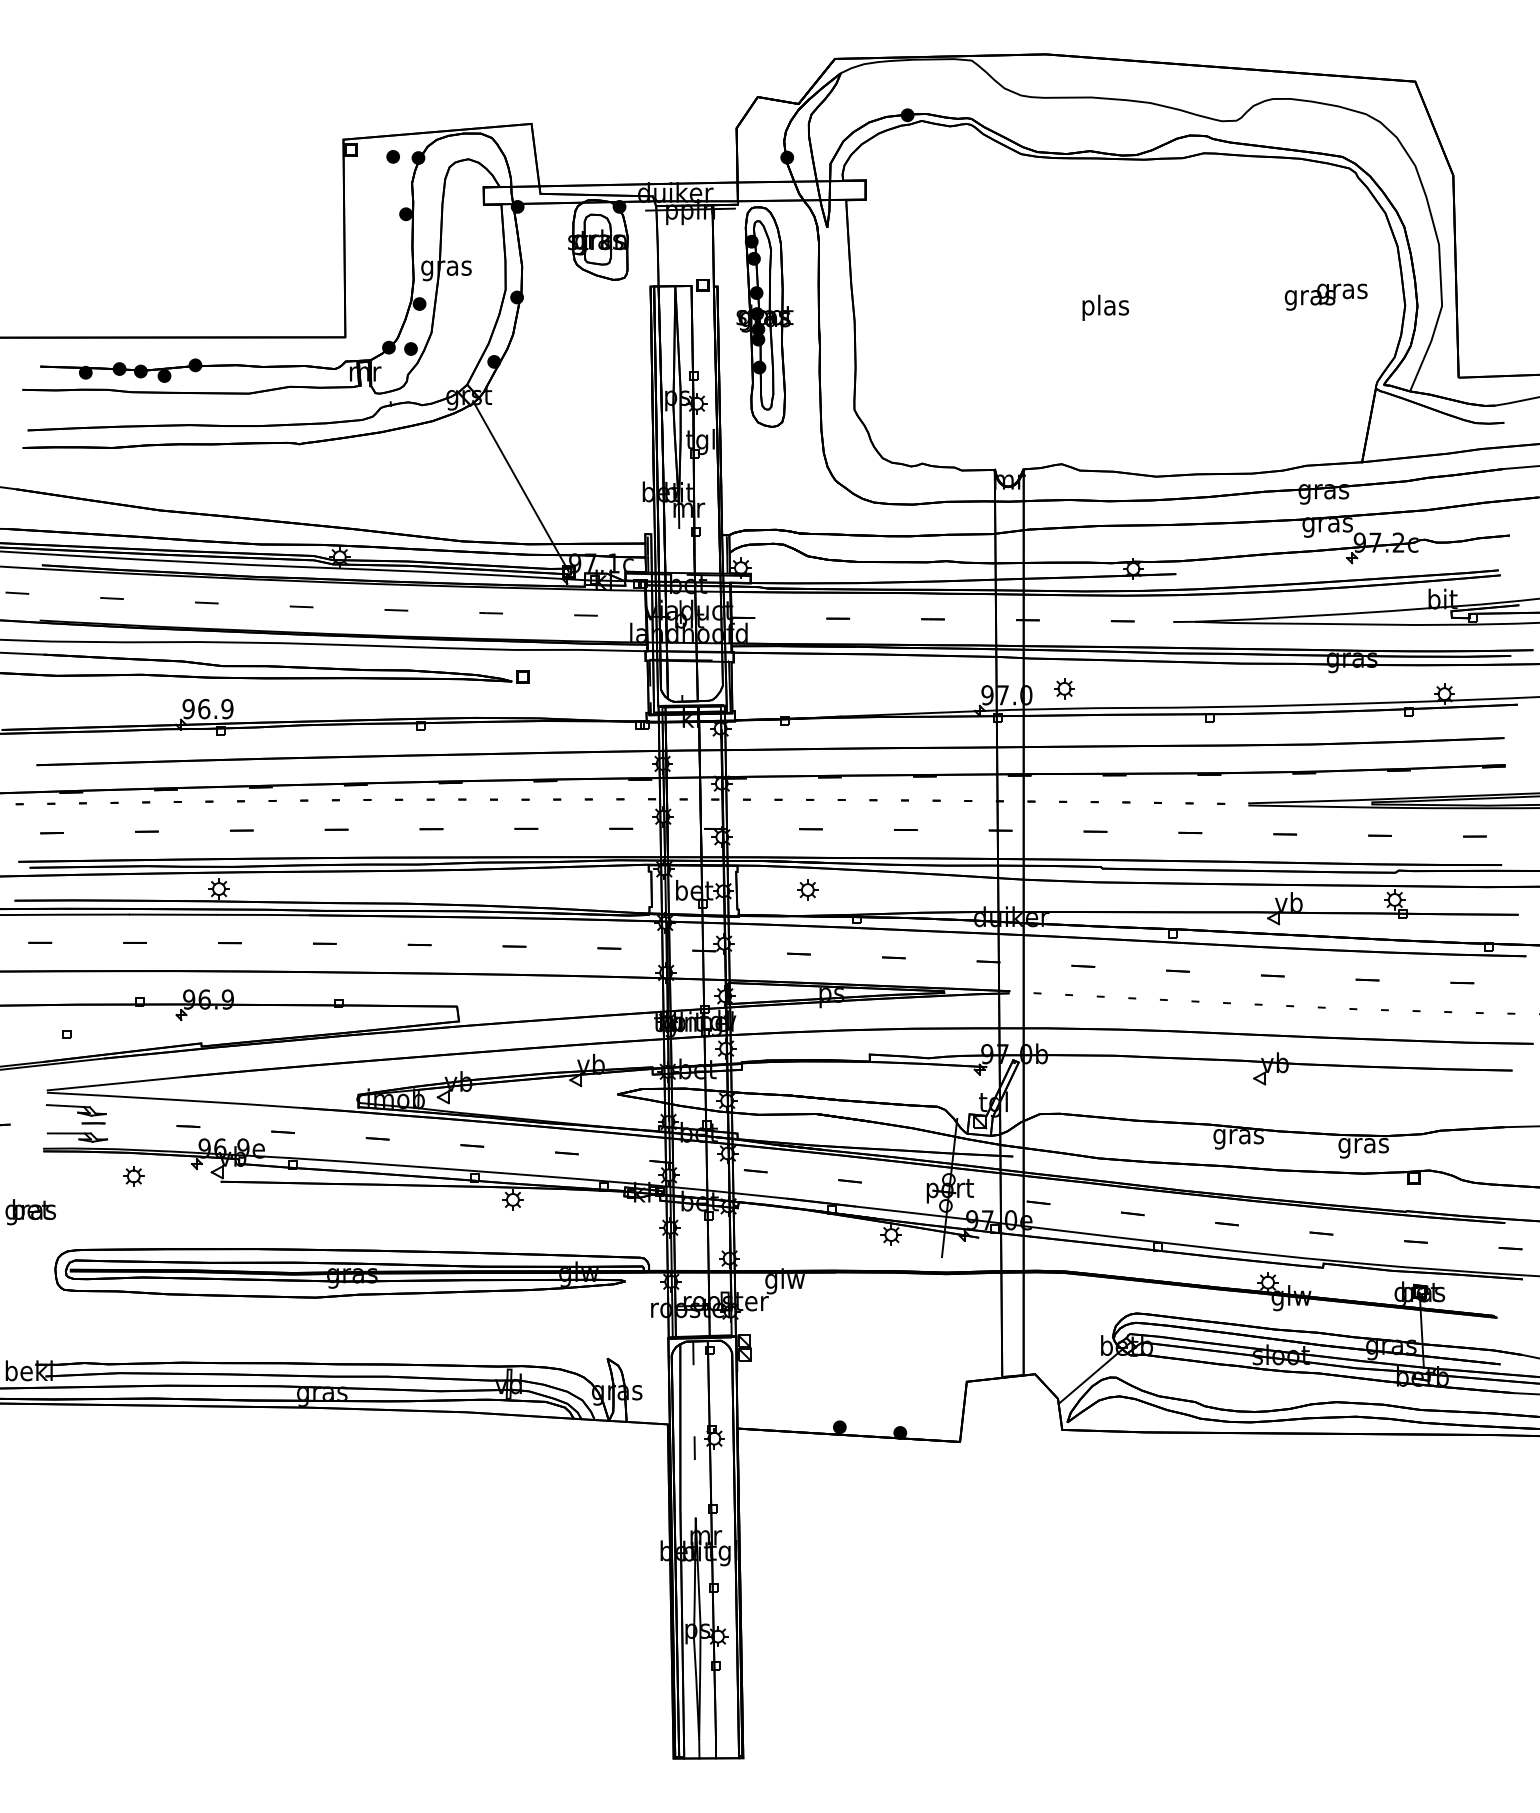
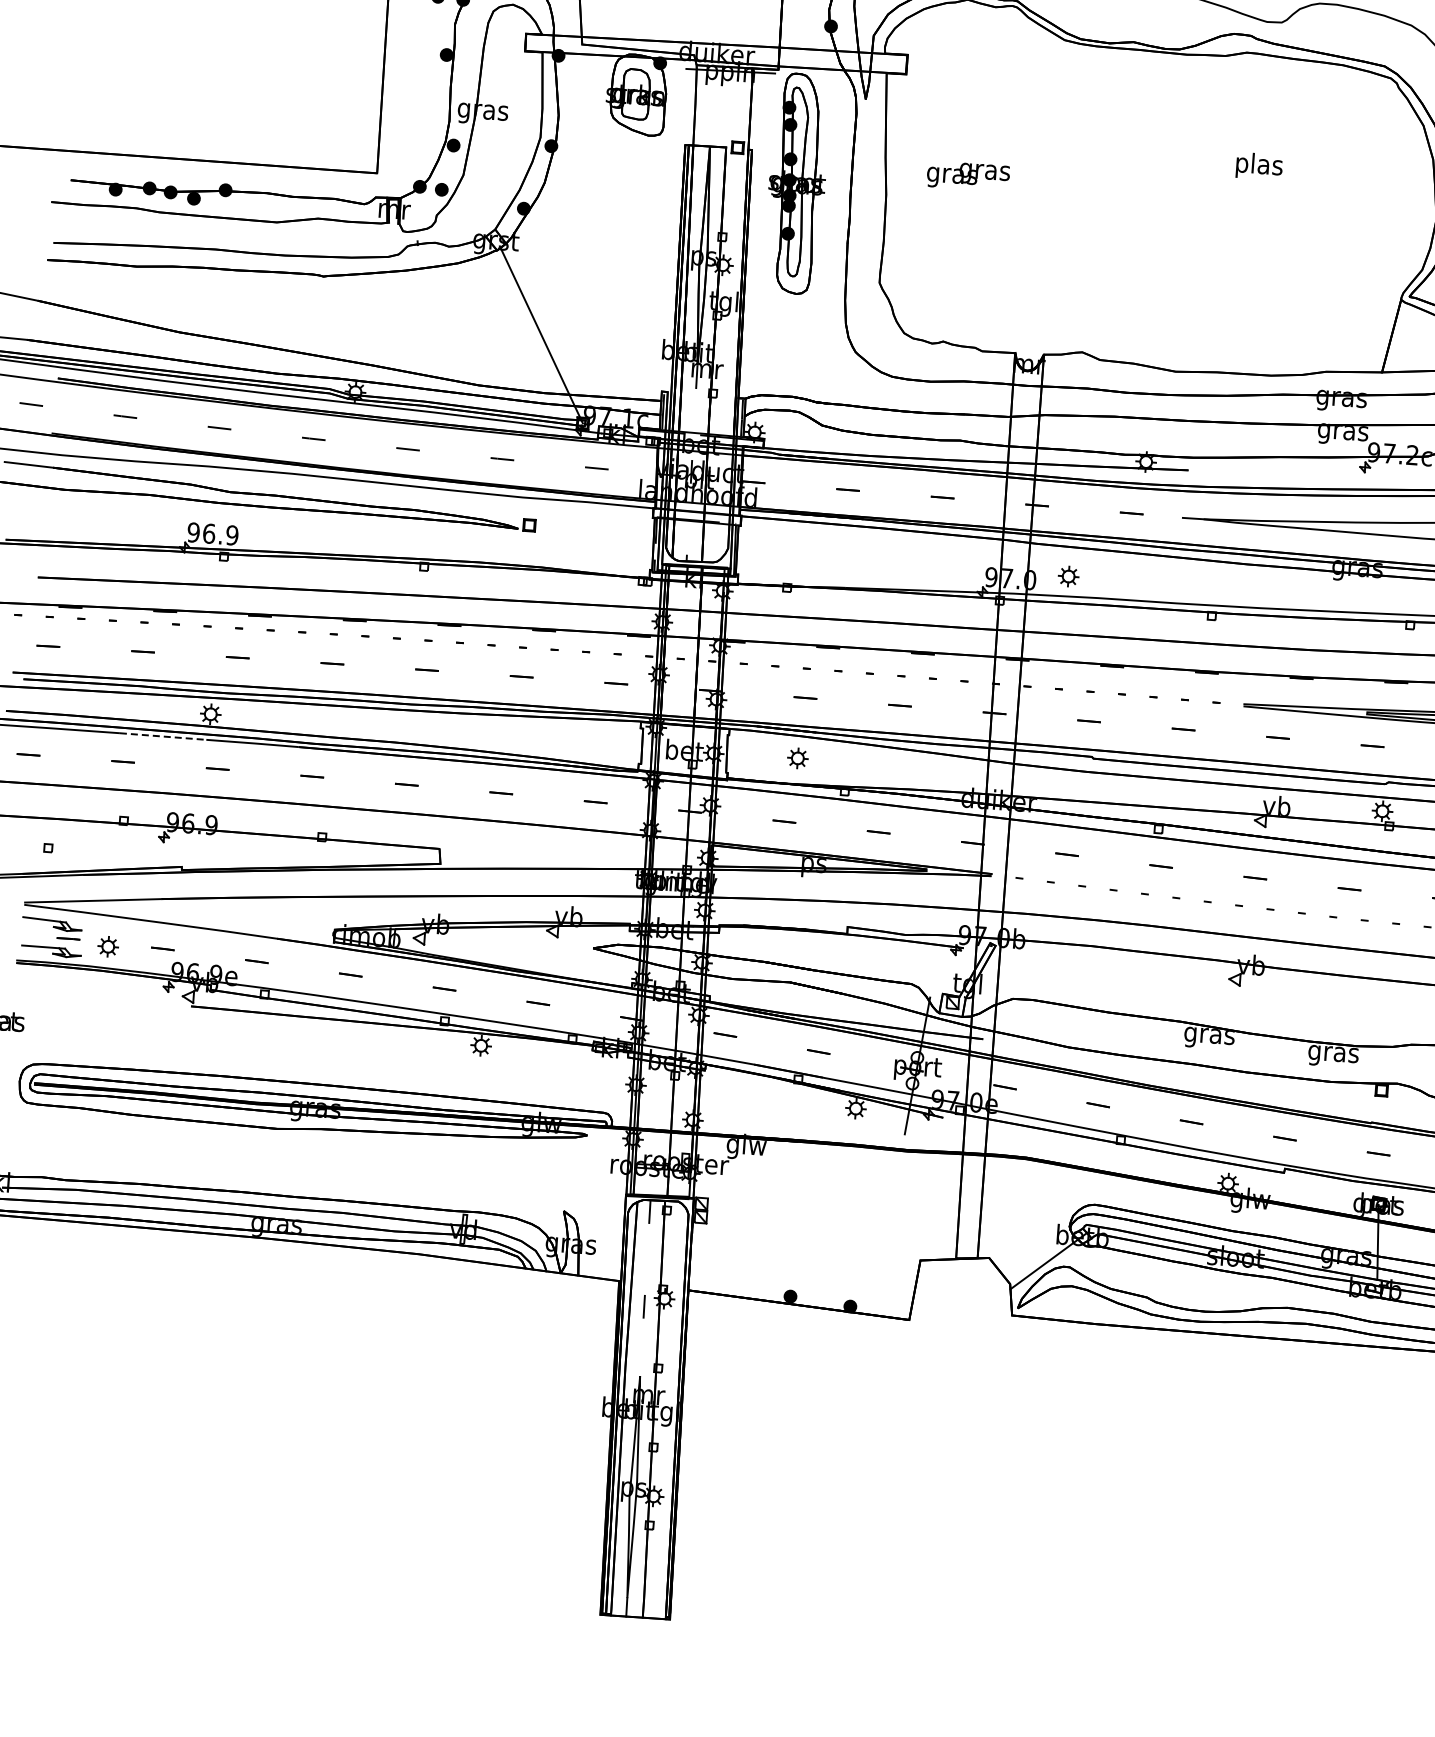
text: (1325, 296) -> (967, 175), moved
text: (1105, 307) -> (1259, 166), moved
line: (173, 914) -> (163, 736), solid -> dashed
part: (133, 1176) -> (107, 946), moved

